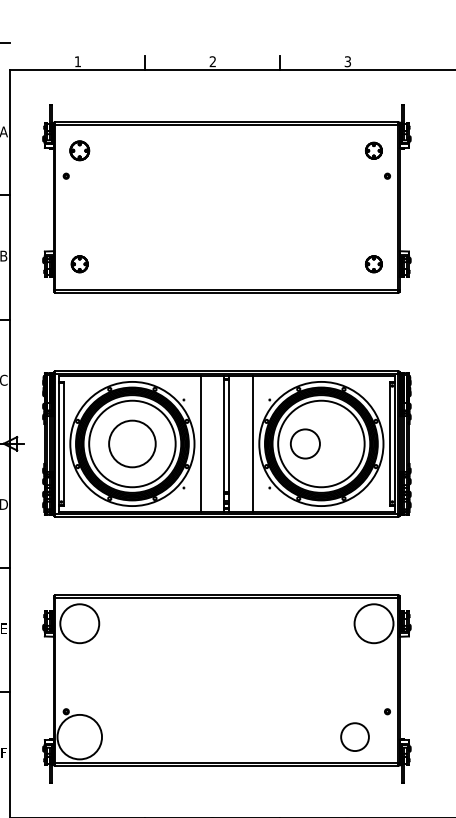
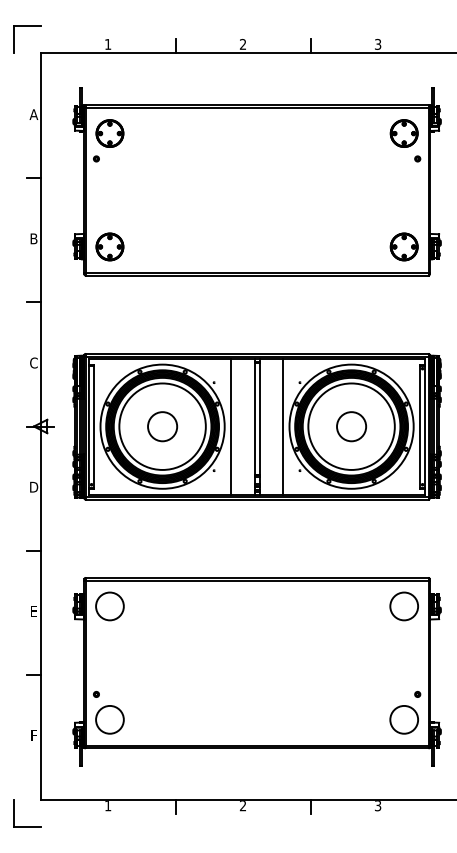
part: (79, 150) -> (109, 133), size x1.43
part: (373, 150) -> (403, 133), size x1.67
part: (79, 263) -> (109, 246), size x1.67
part: (373, 263) -> (403, 246), size x1.67
circle: (132, 443) -> (162, 426), size x0.62
circle: (305, 443) -> (351, 426), moved
circle: (79, 623) -> (109, 606), size x0.71
circle: (374, 623) -> (404, 606), size x0.71
circle: (79, 736) -> (109, 719), size x0.62
circle: (354, 736) -> (403, 719), moved

